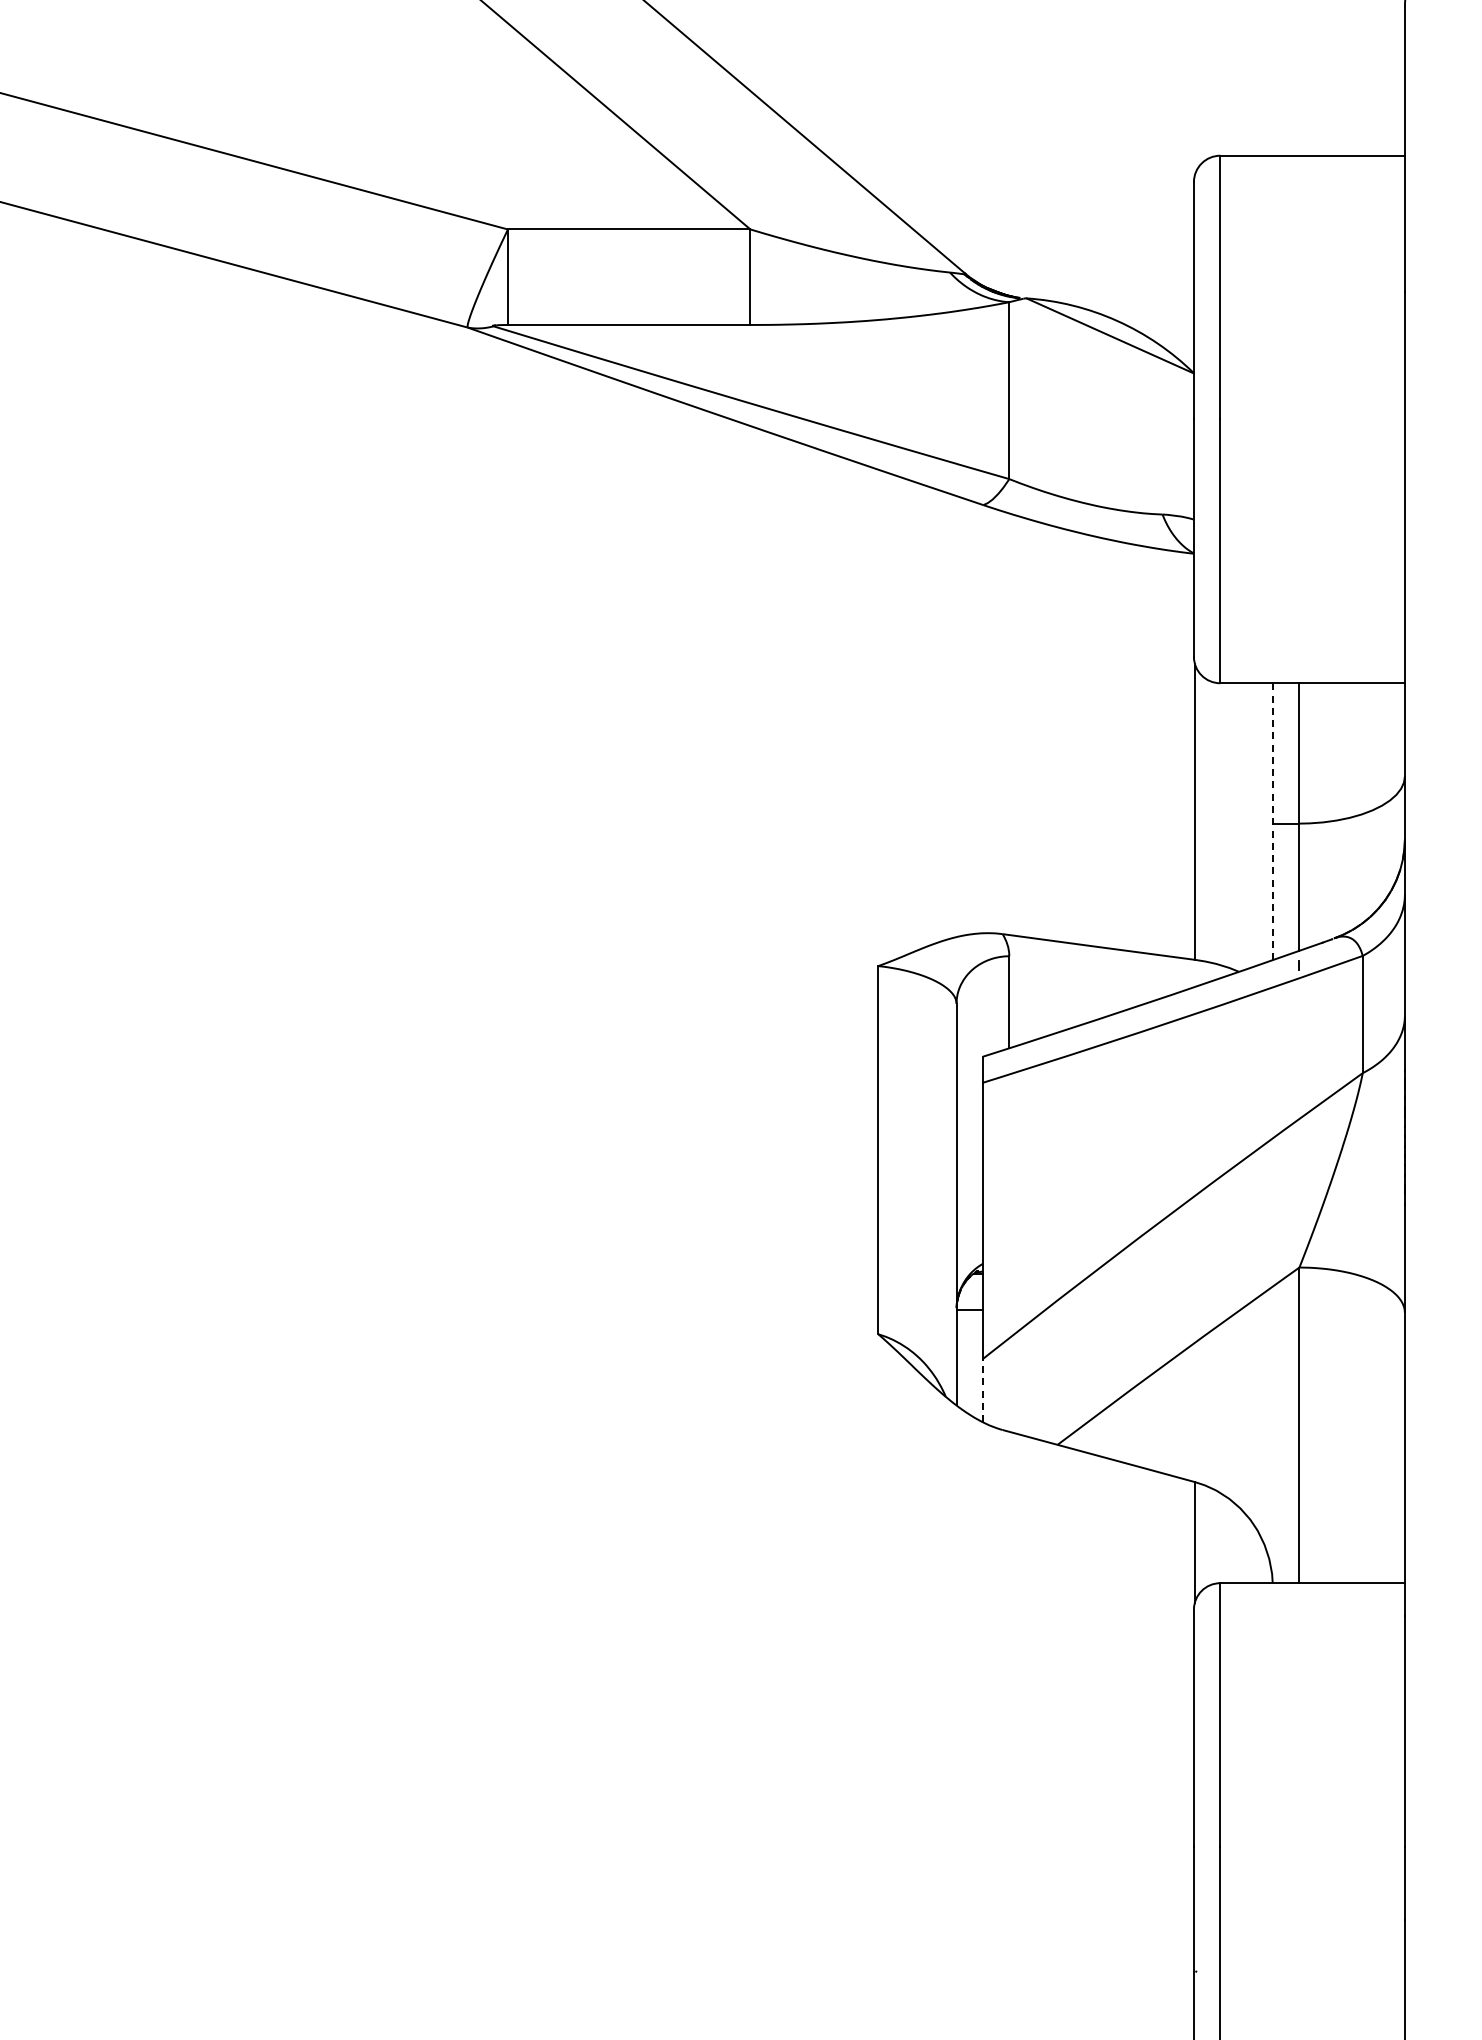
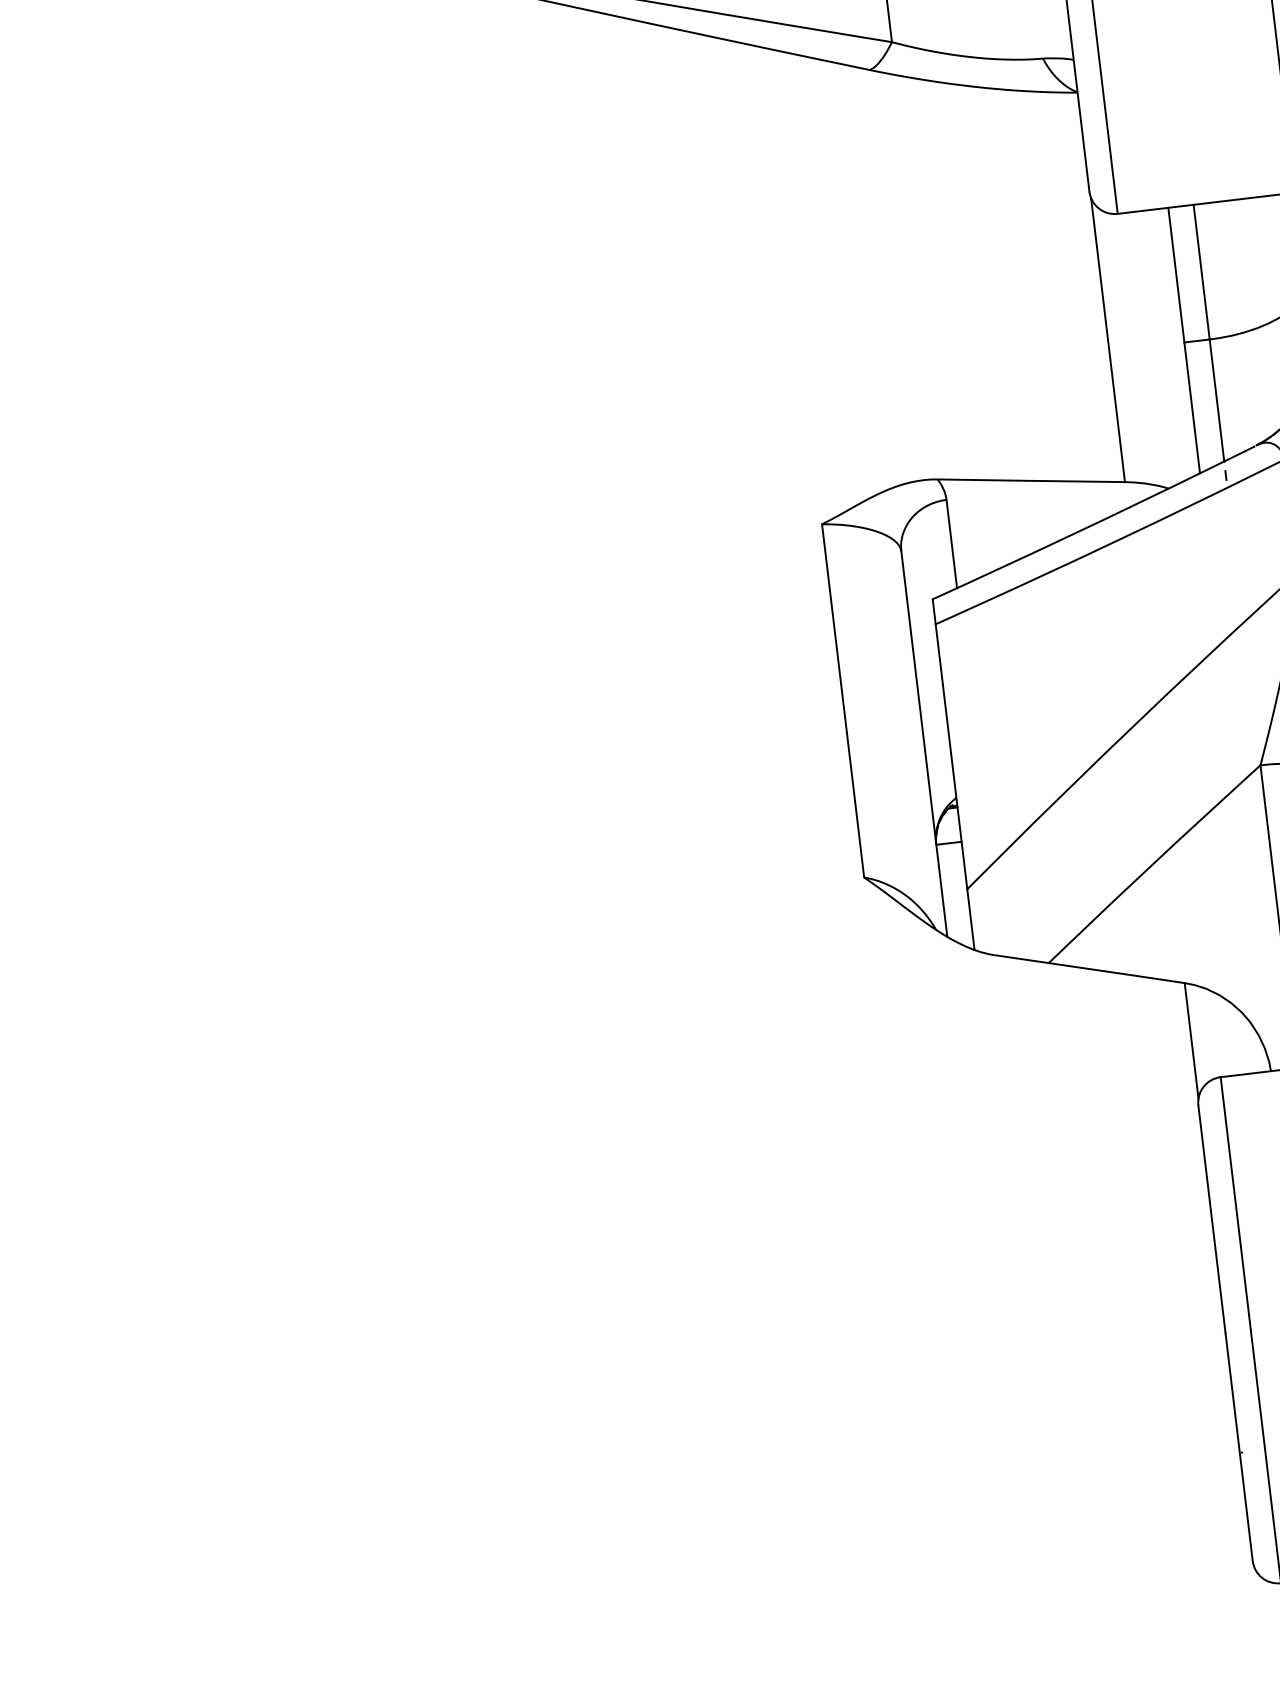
line: (1273, 822) -> (1184, 341), dashed -> solid
line: (982, 1390) -> (970, 919), dashed -> solid

